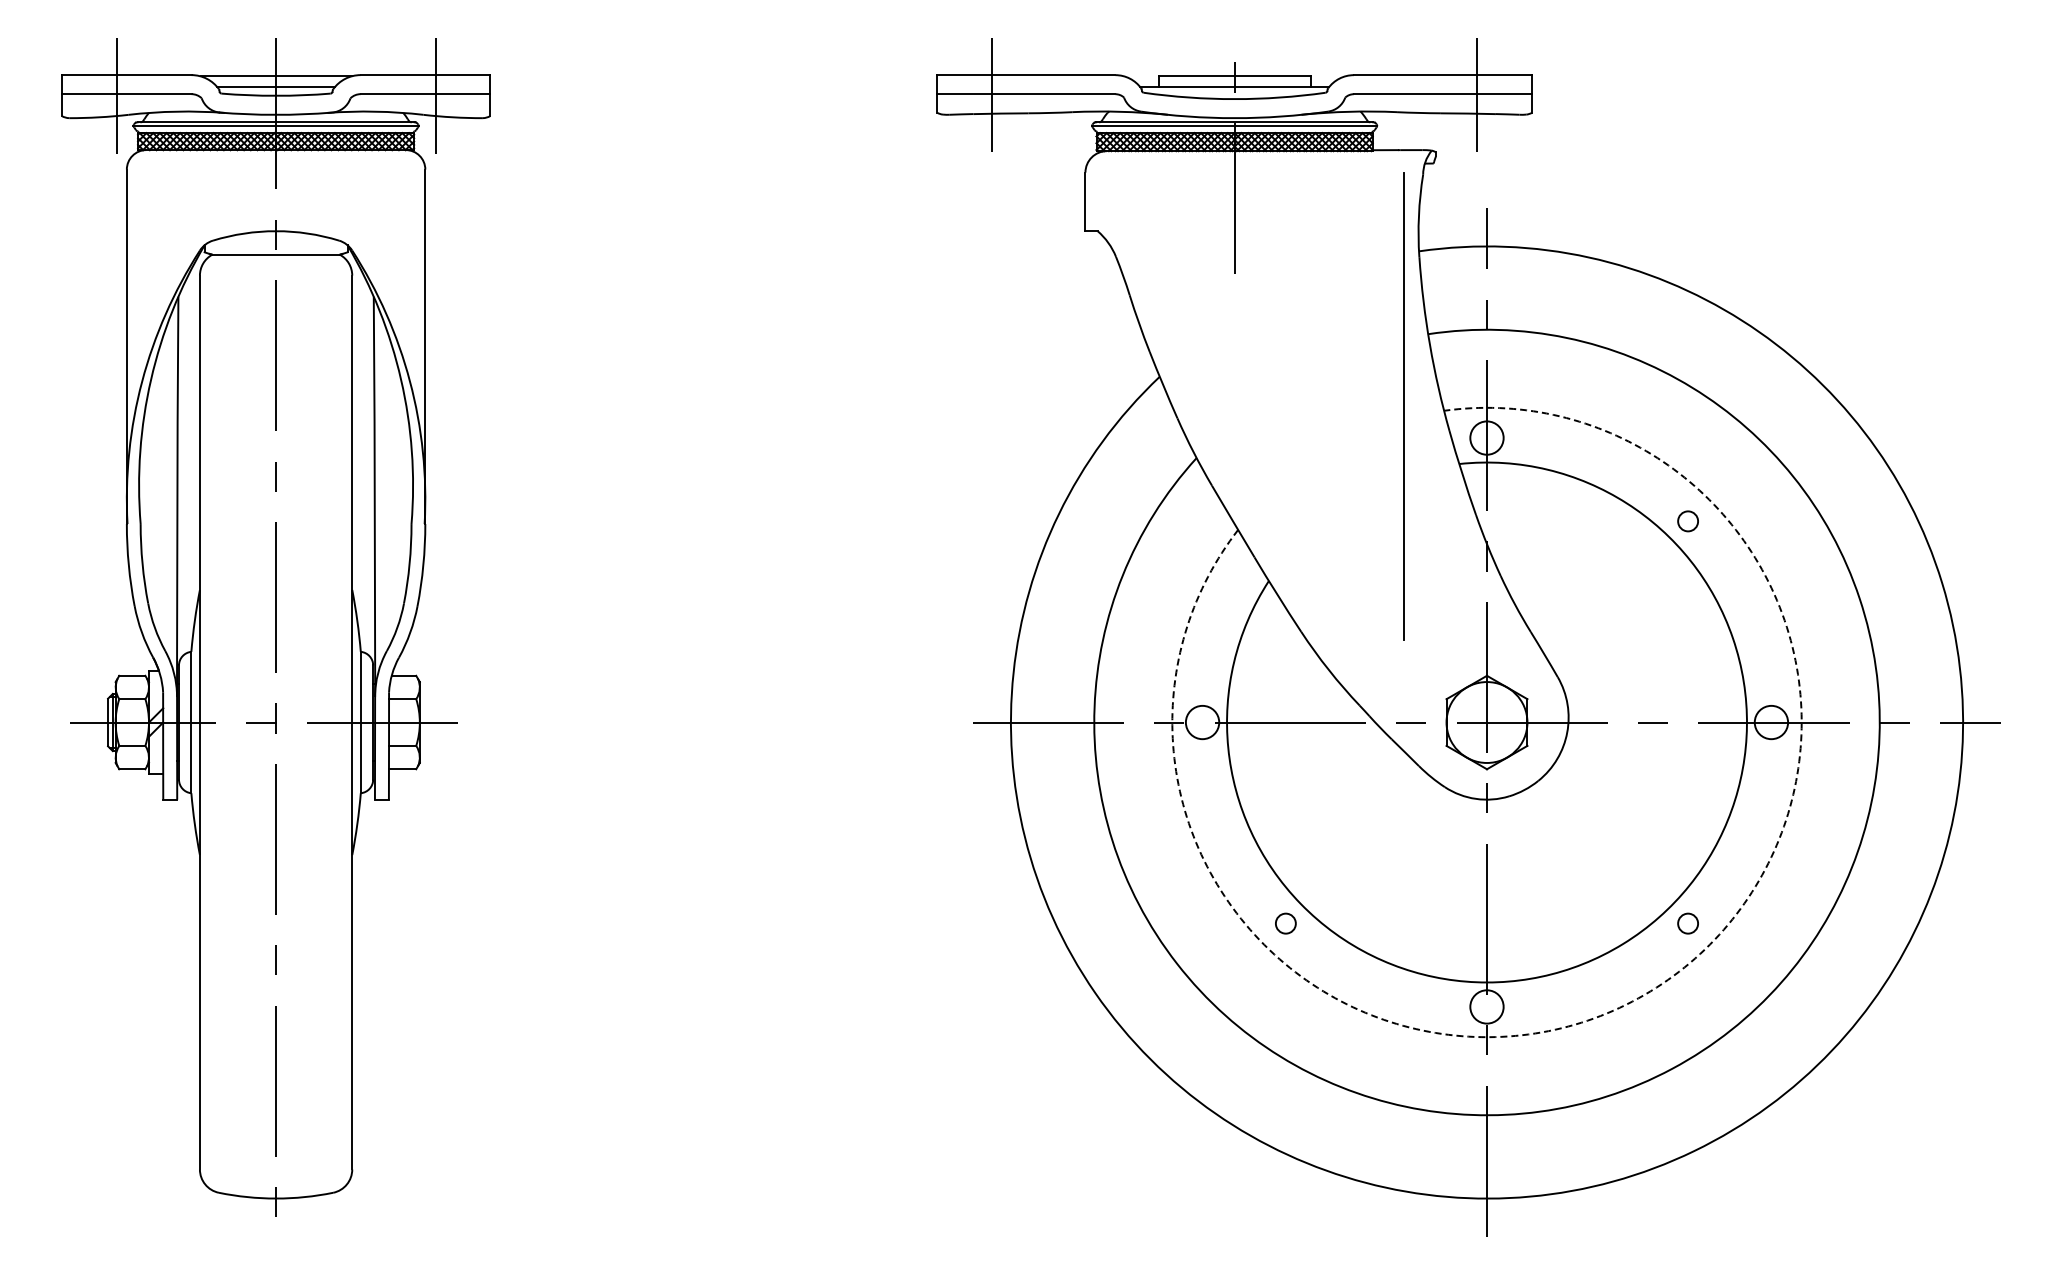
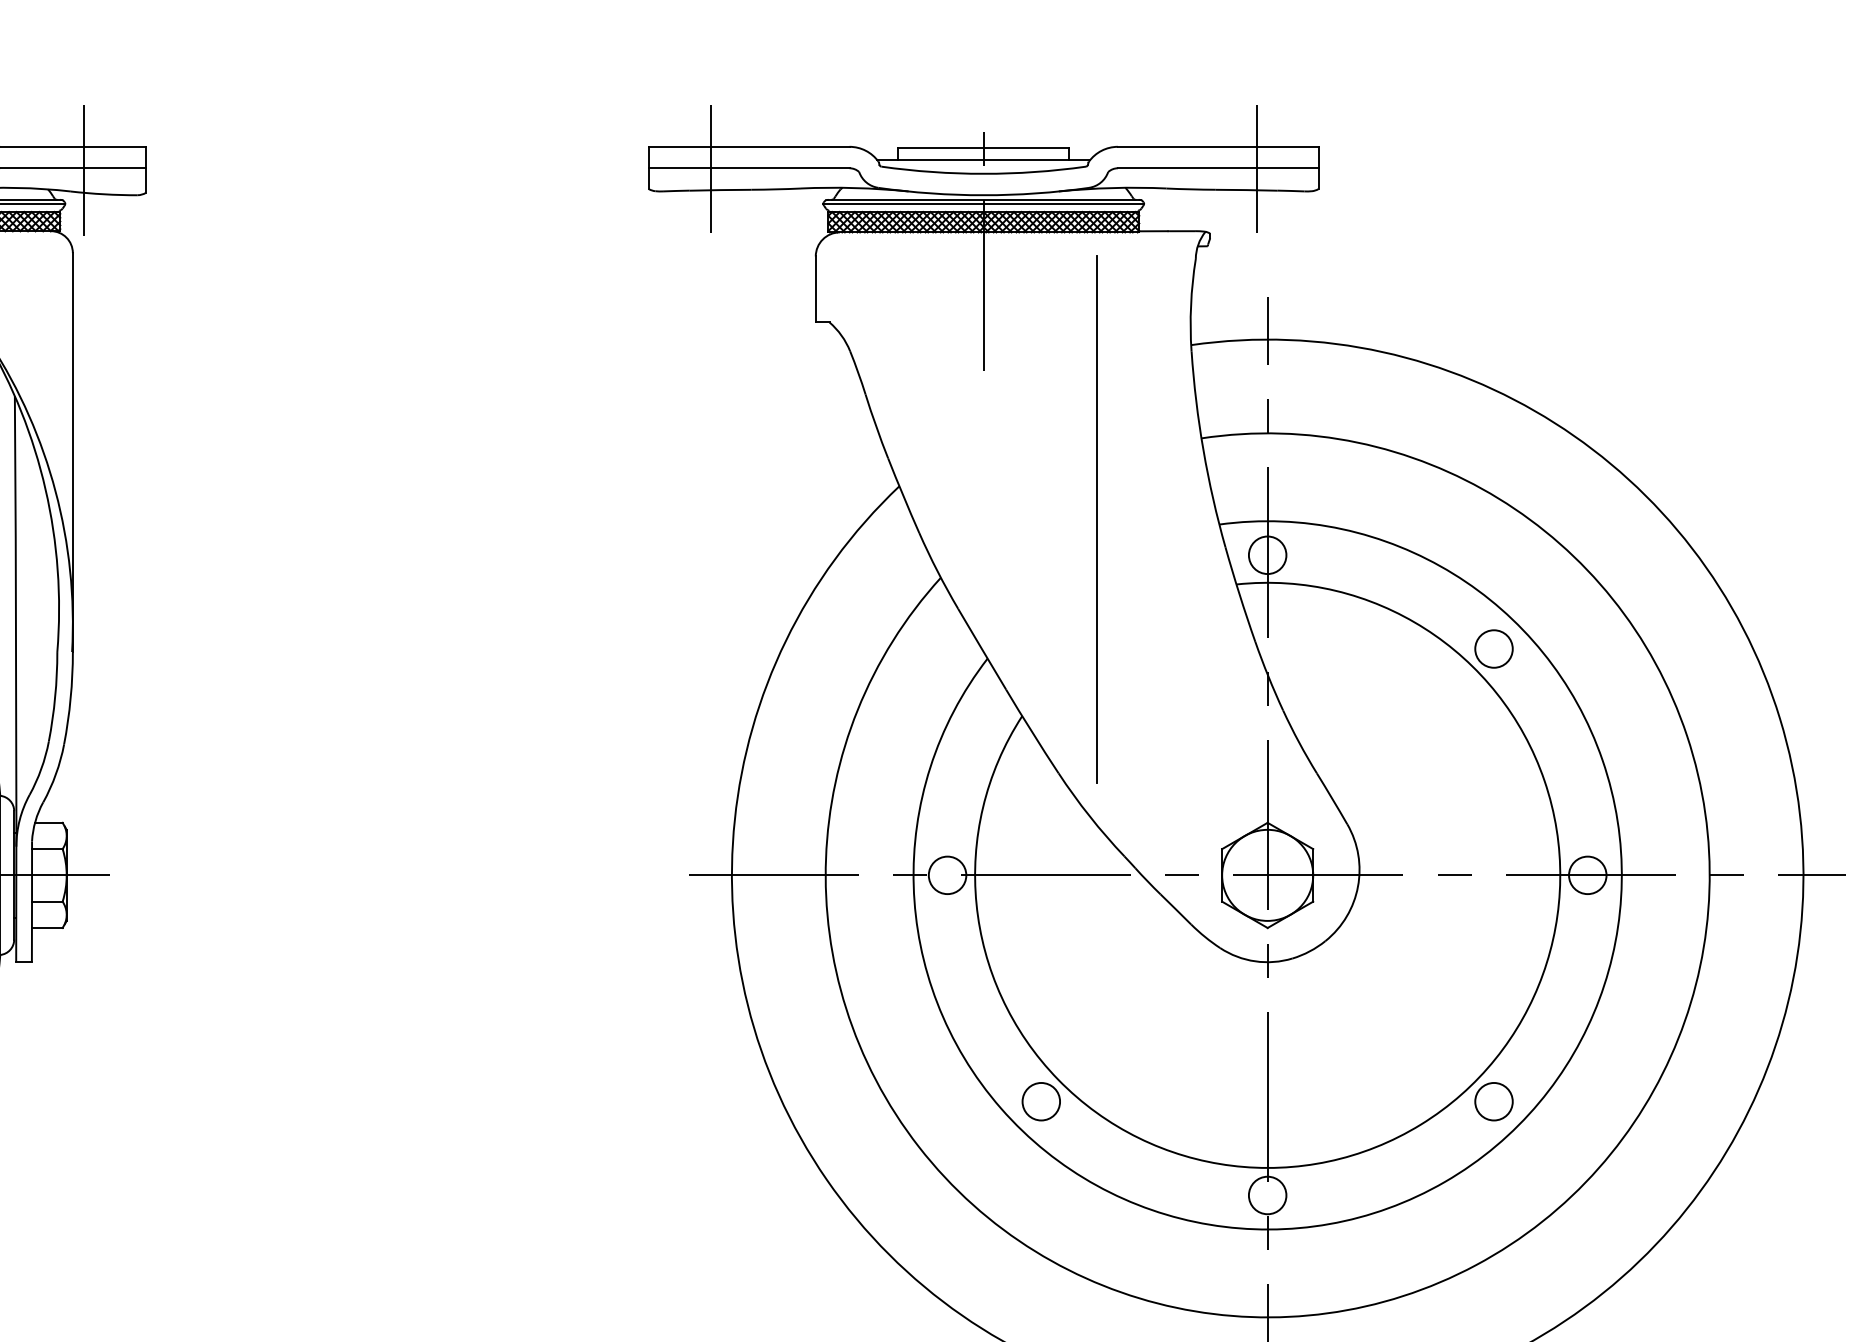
line: (1403, 406) -> (1097, 519), moved
circle: (1687, 521) -> (1493, 649), size x1.67
circle: (1285, 923) -> (1040, 1101), size x1.67
circle: (1687, 923) -> (1493, 1101), size x1.67
arc: (1644, 994) -> (1444, 1181), dashed -> solid

